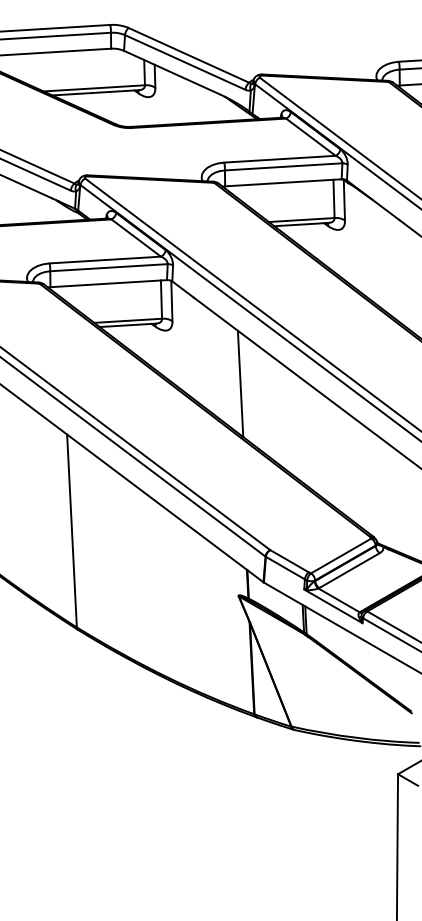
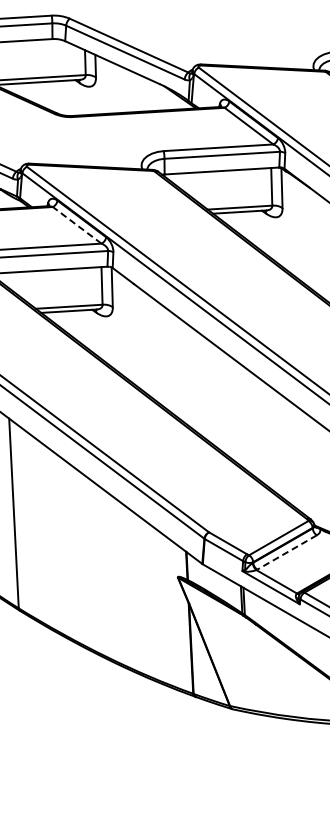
line: (136, 238) -> (77, 225), solid -> dashed
line: (240, 383) -> (179, 368), removed
line: (349, 570) -> (286, 552), solid -> dashed

